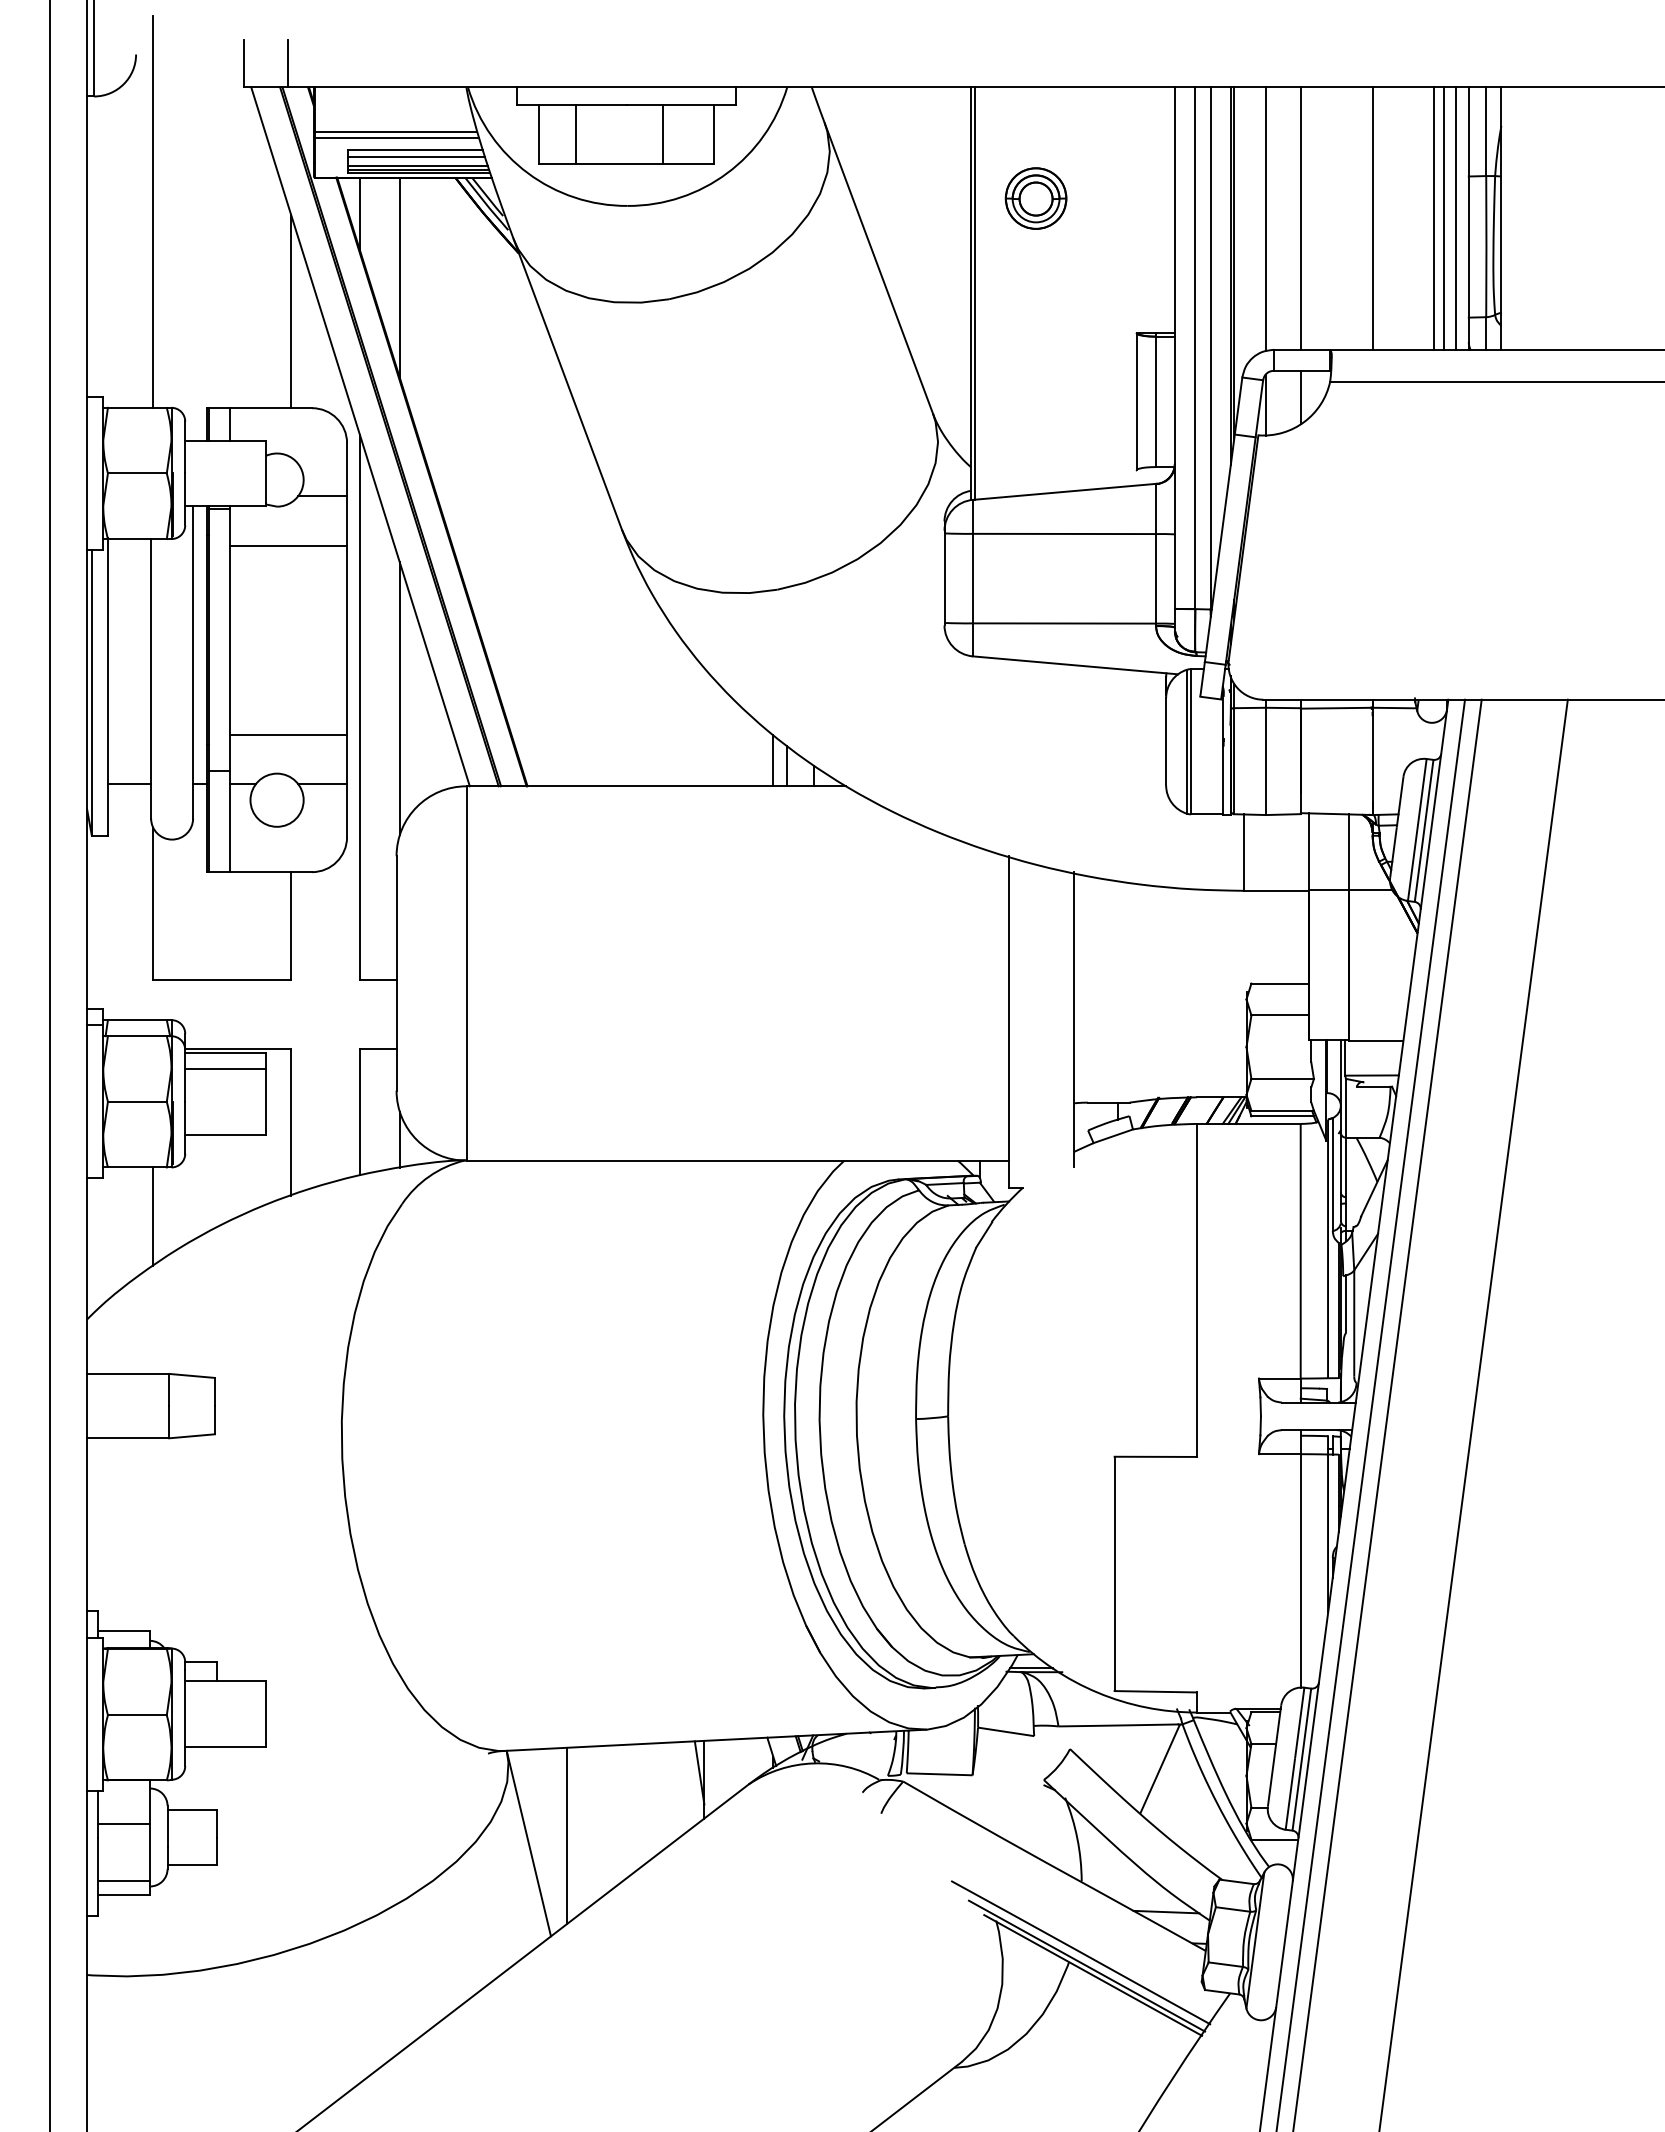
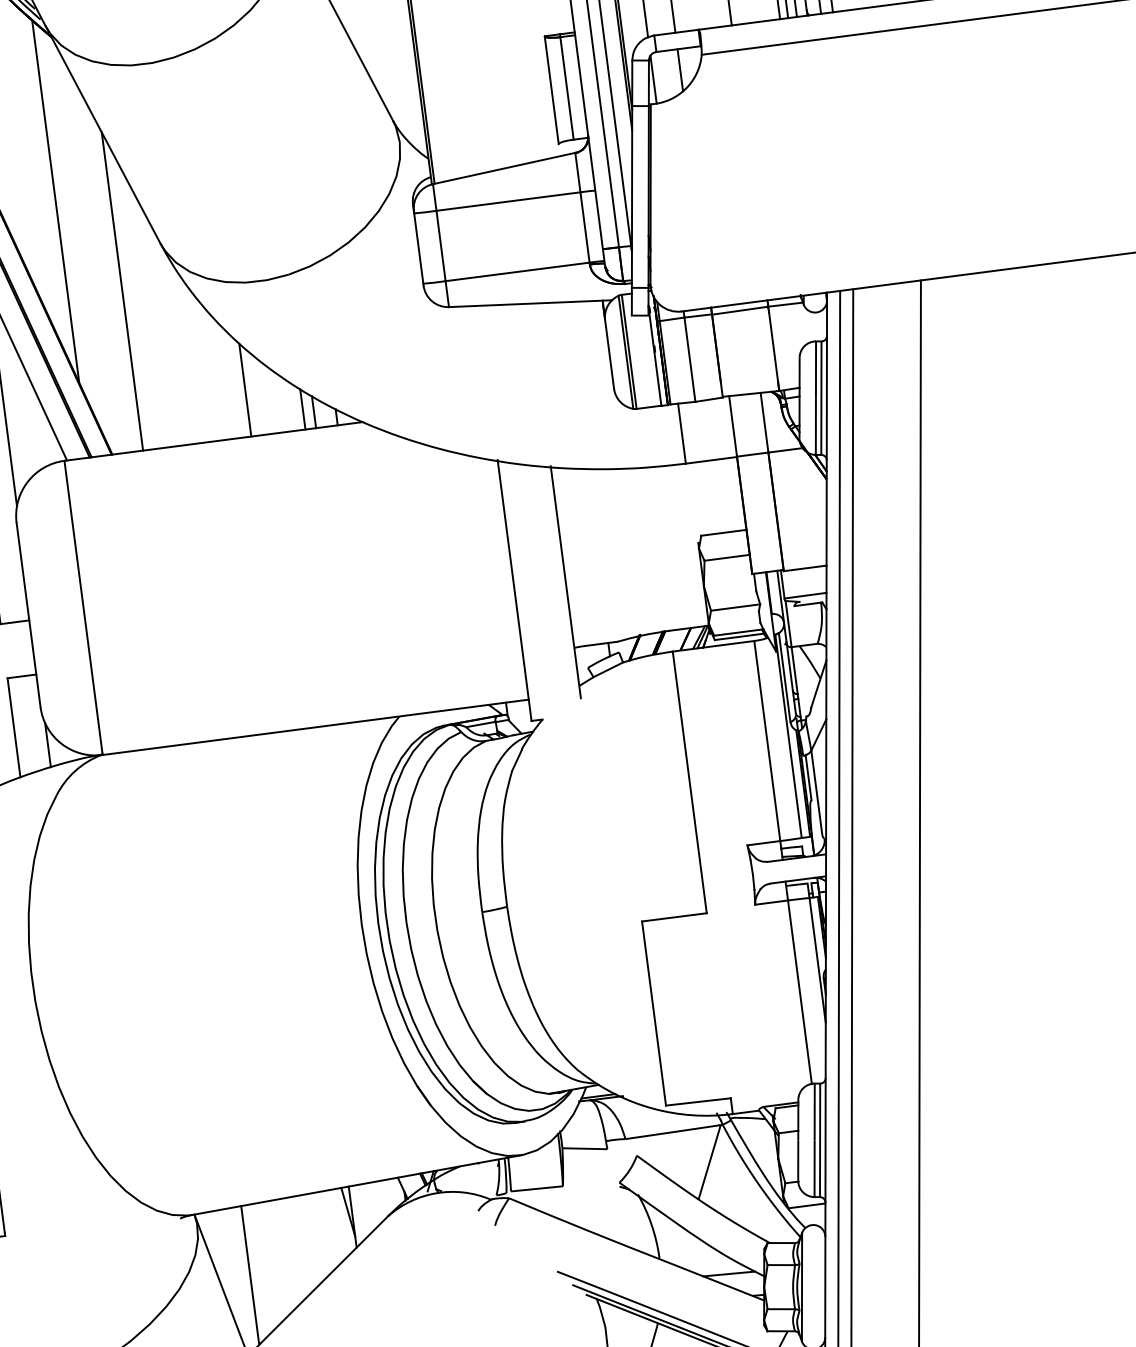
line: (497, 459) -> (55, 200), added
line: (566, 583) -> (122, 291), added
line: (704, 727) -> (245, 390), added

